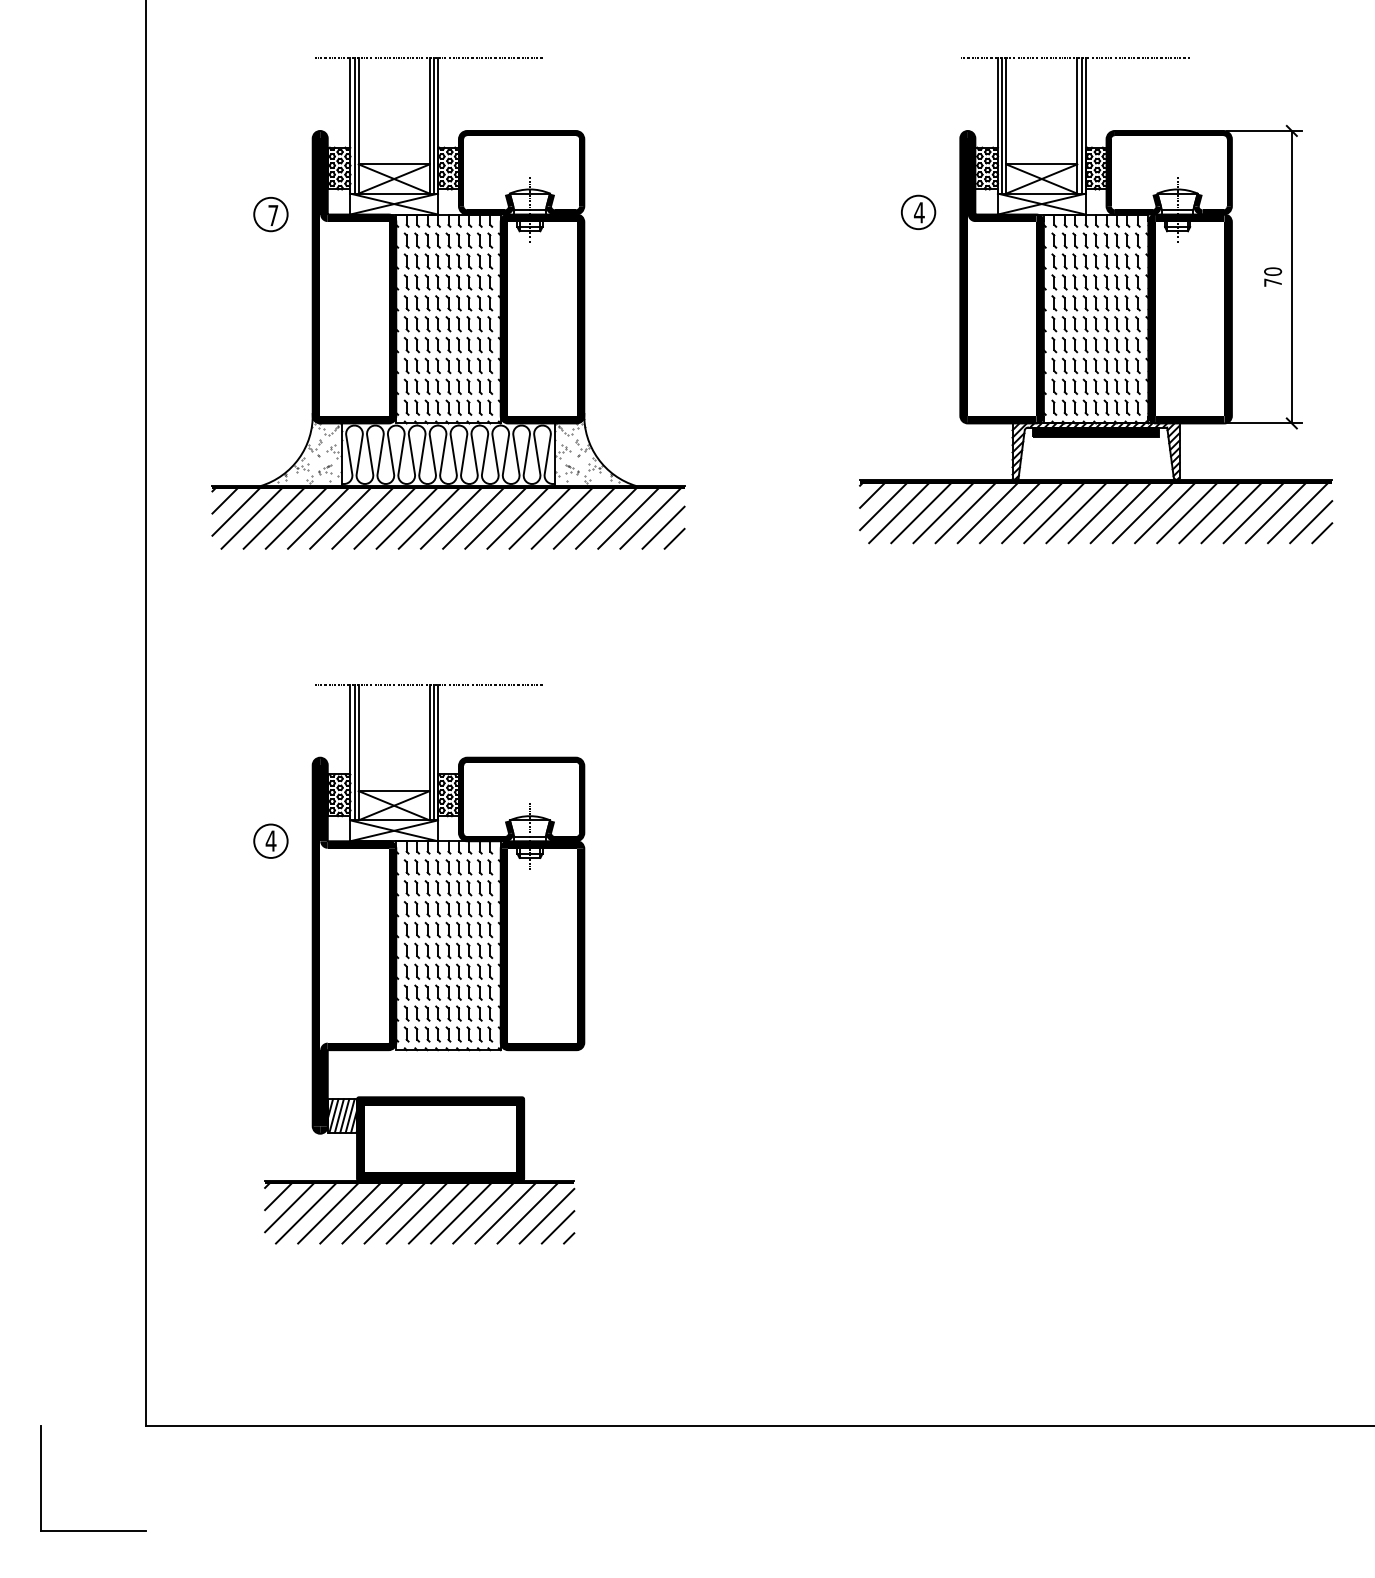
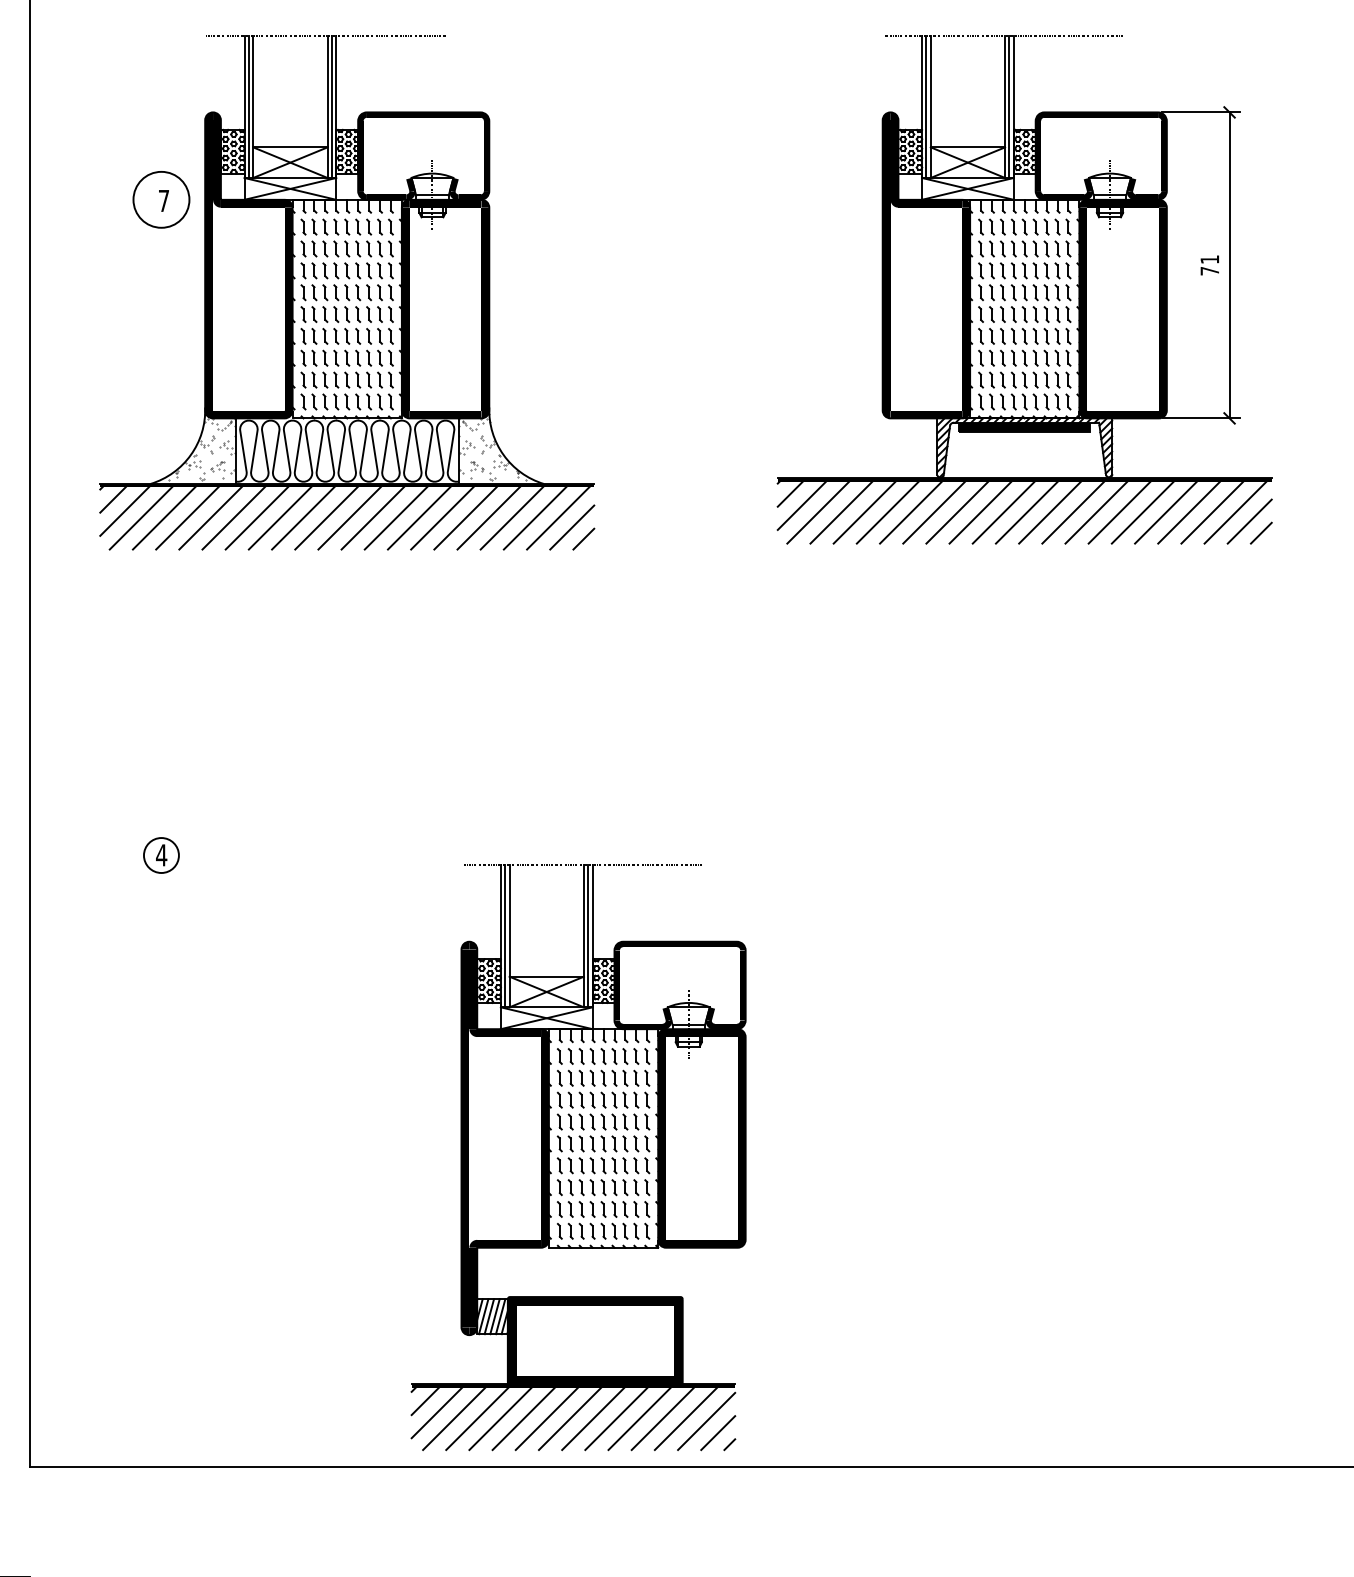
part: (918, 211) -> (838, 196), removed
circle: (270, 214) -> (161, 199), size x1.6
text: (1273, 271) -> (1210, 259), 70 -> 71
part: (424, 964) -> (578, 1158), moved

